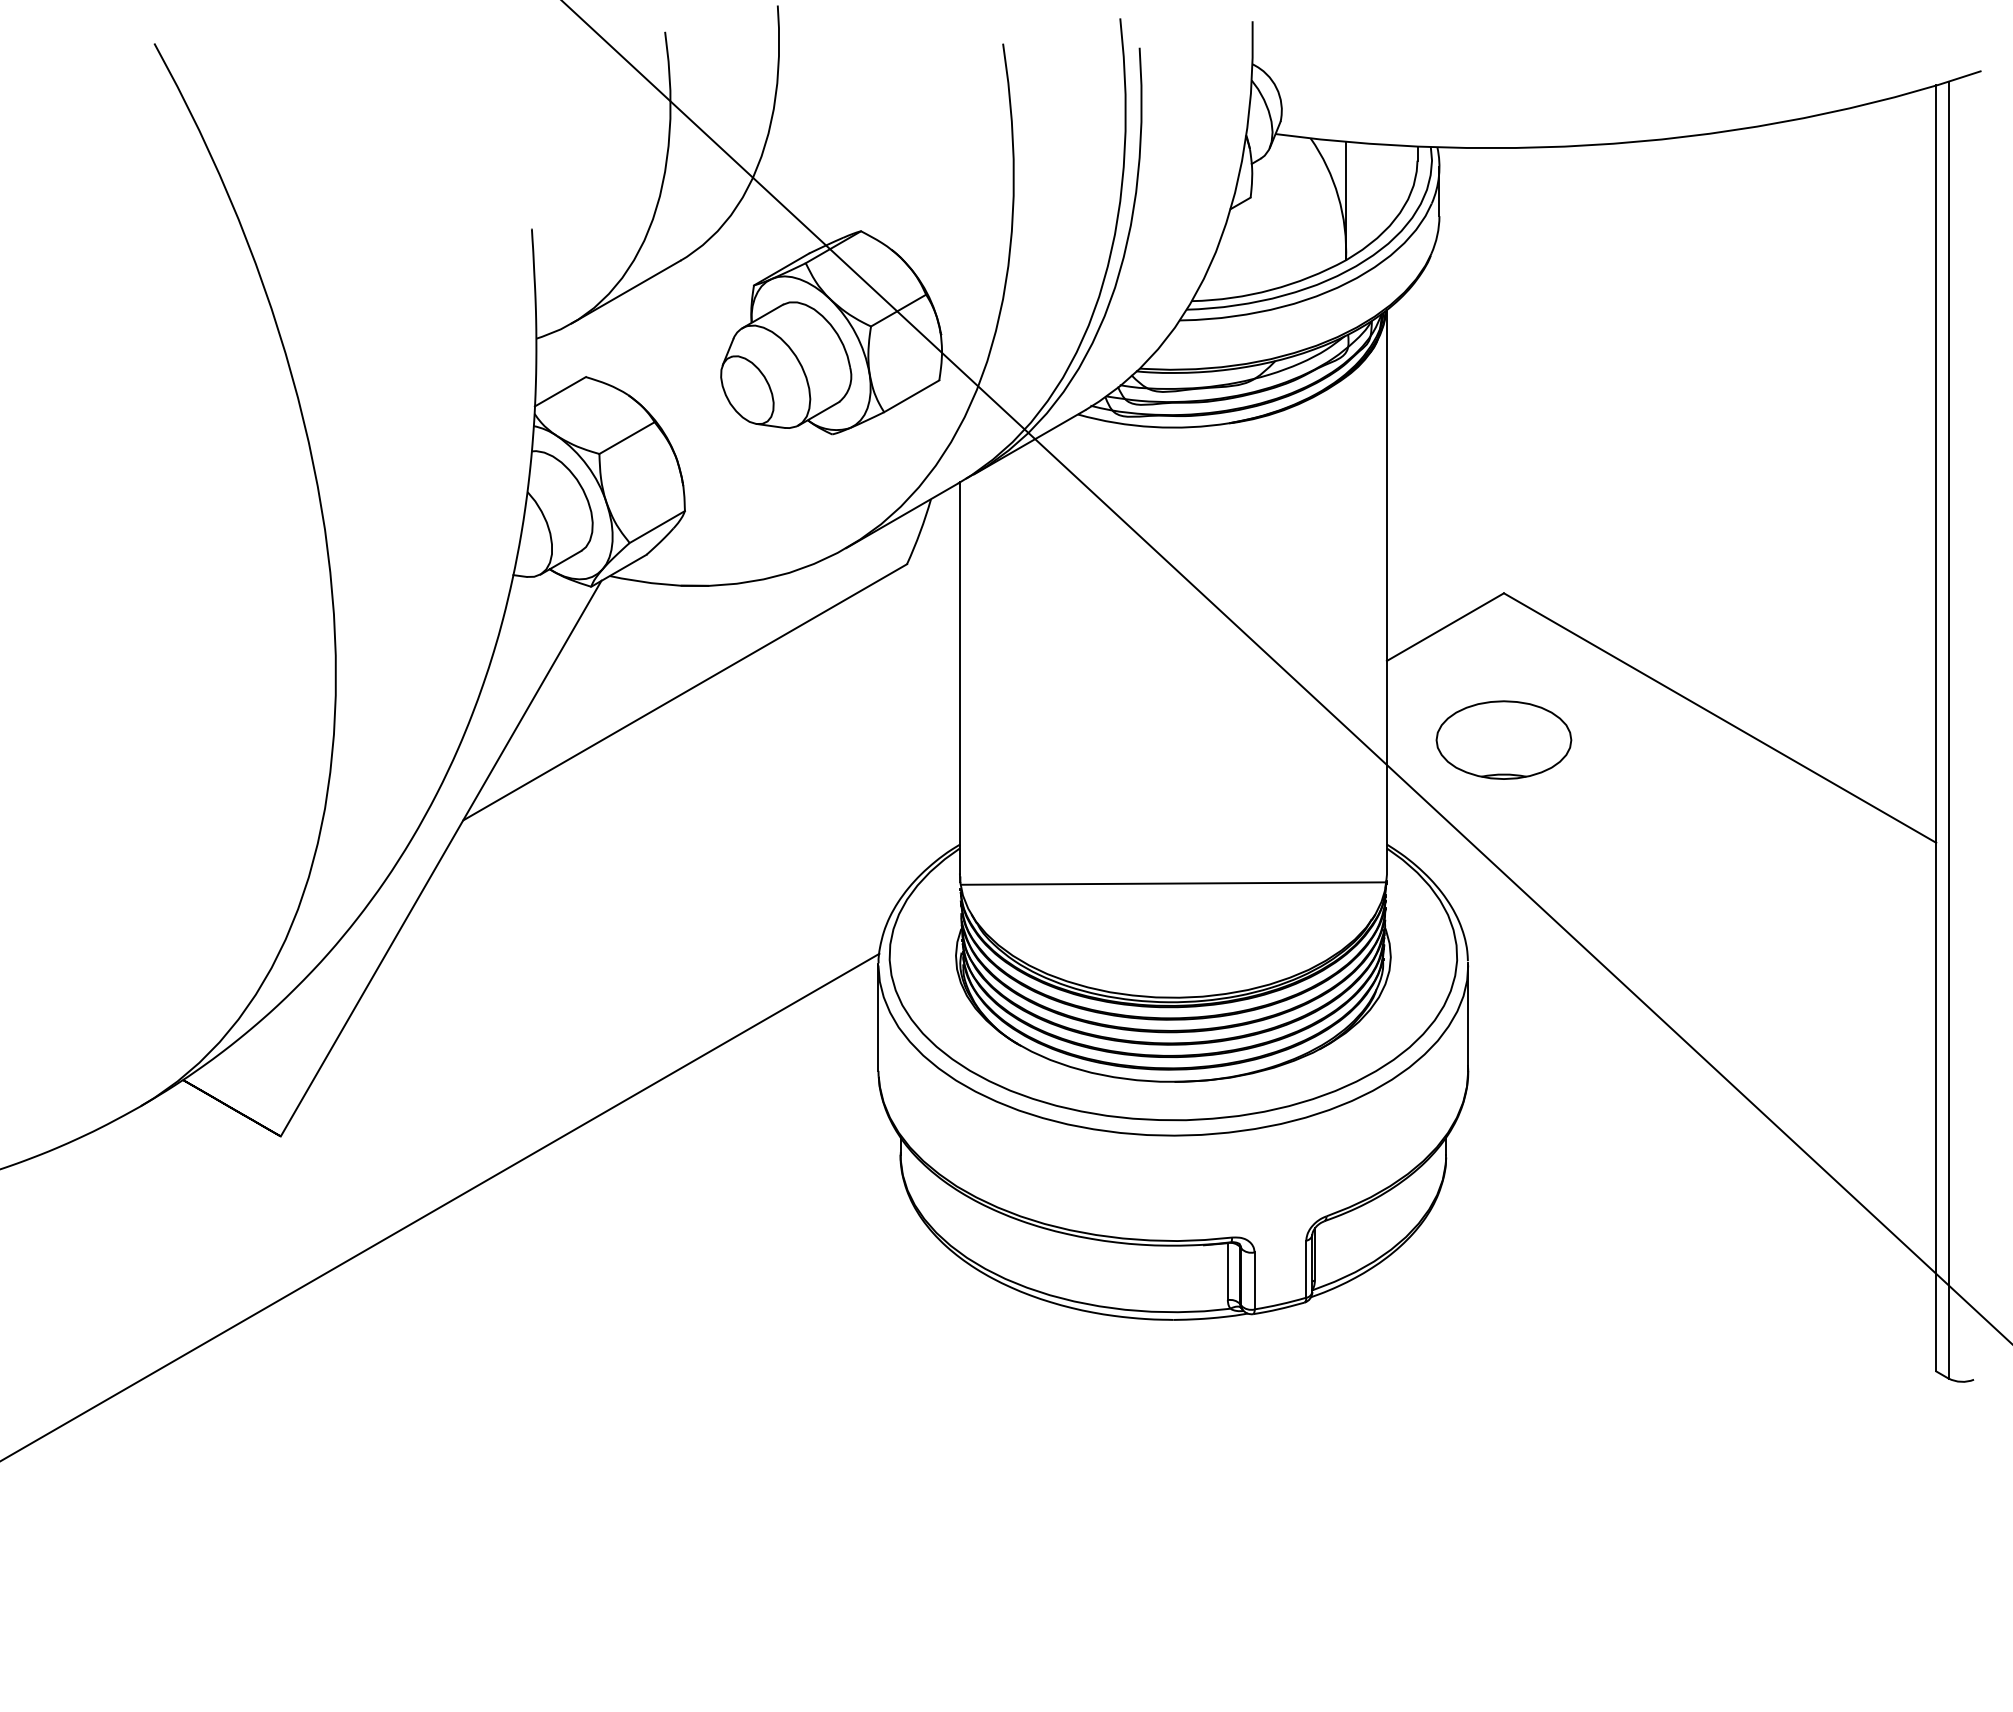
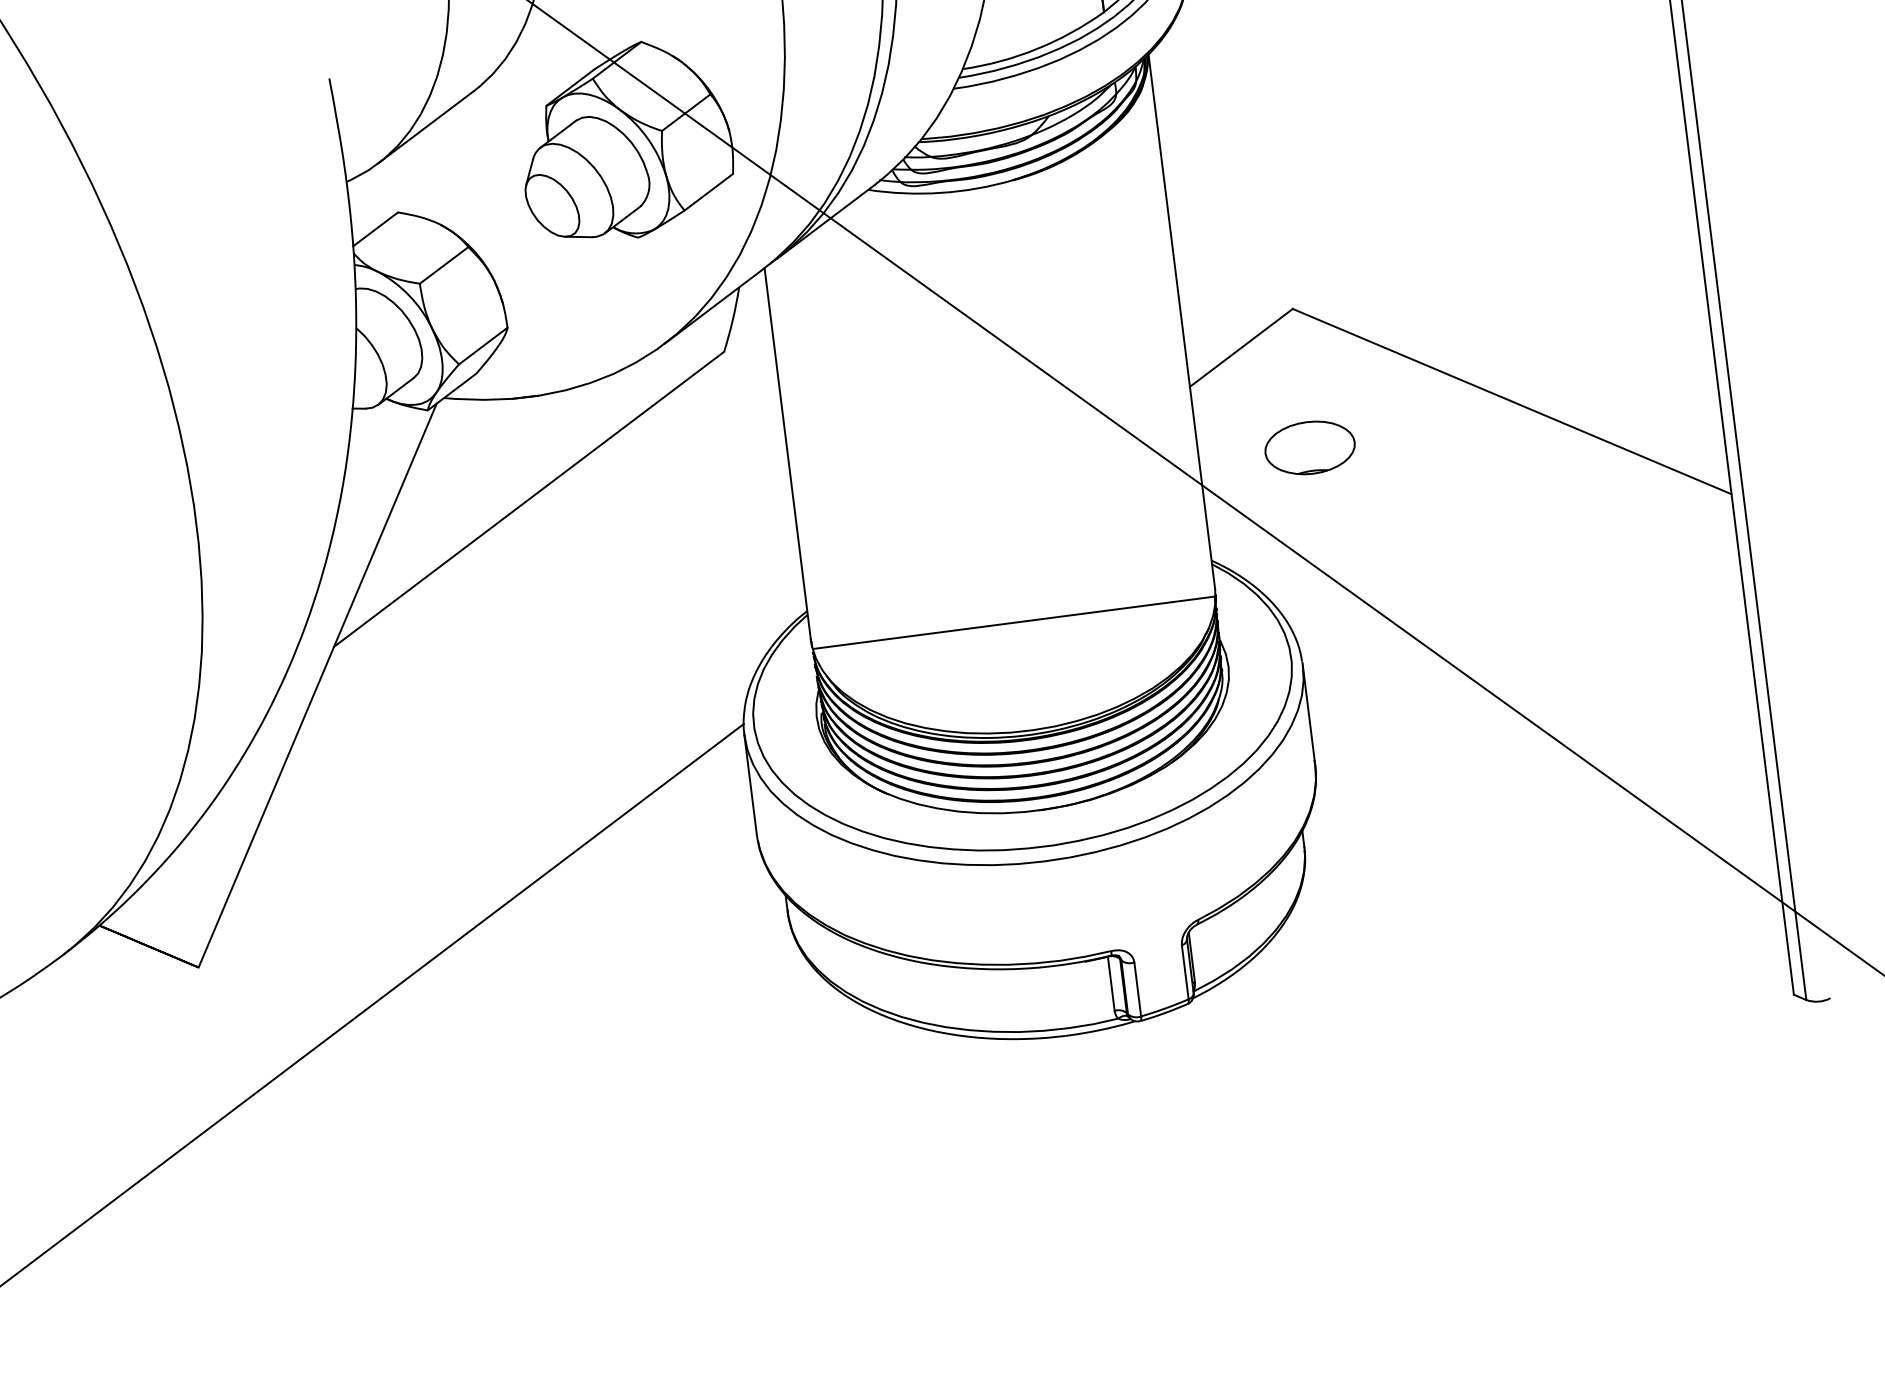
part: (1503, 739) -> (1309, 447), size x0.7

